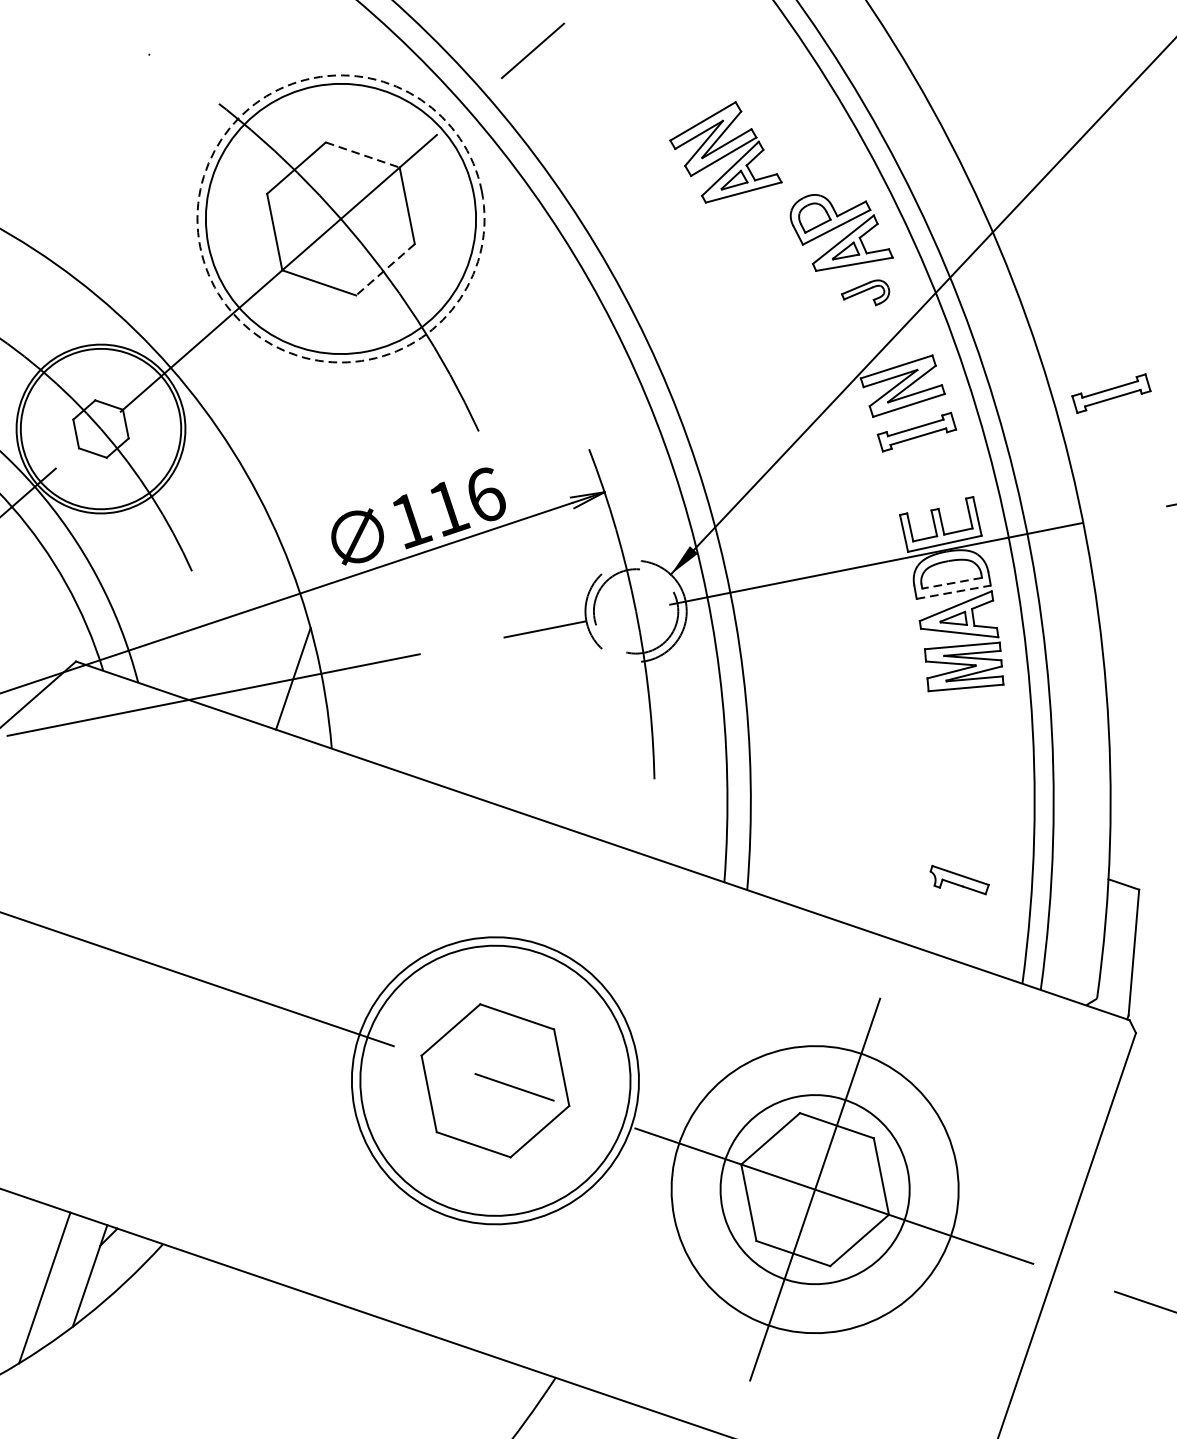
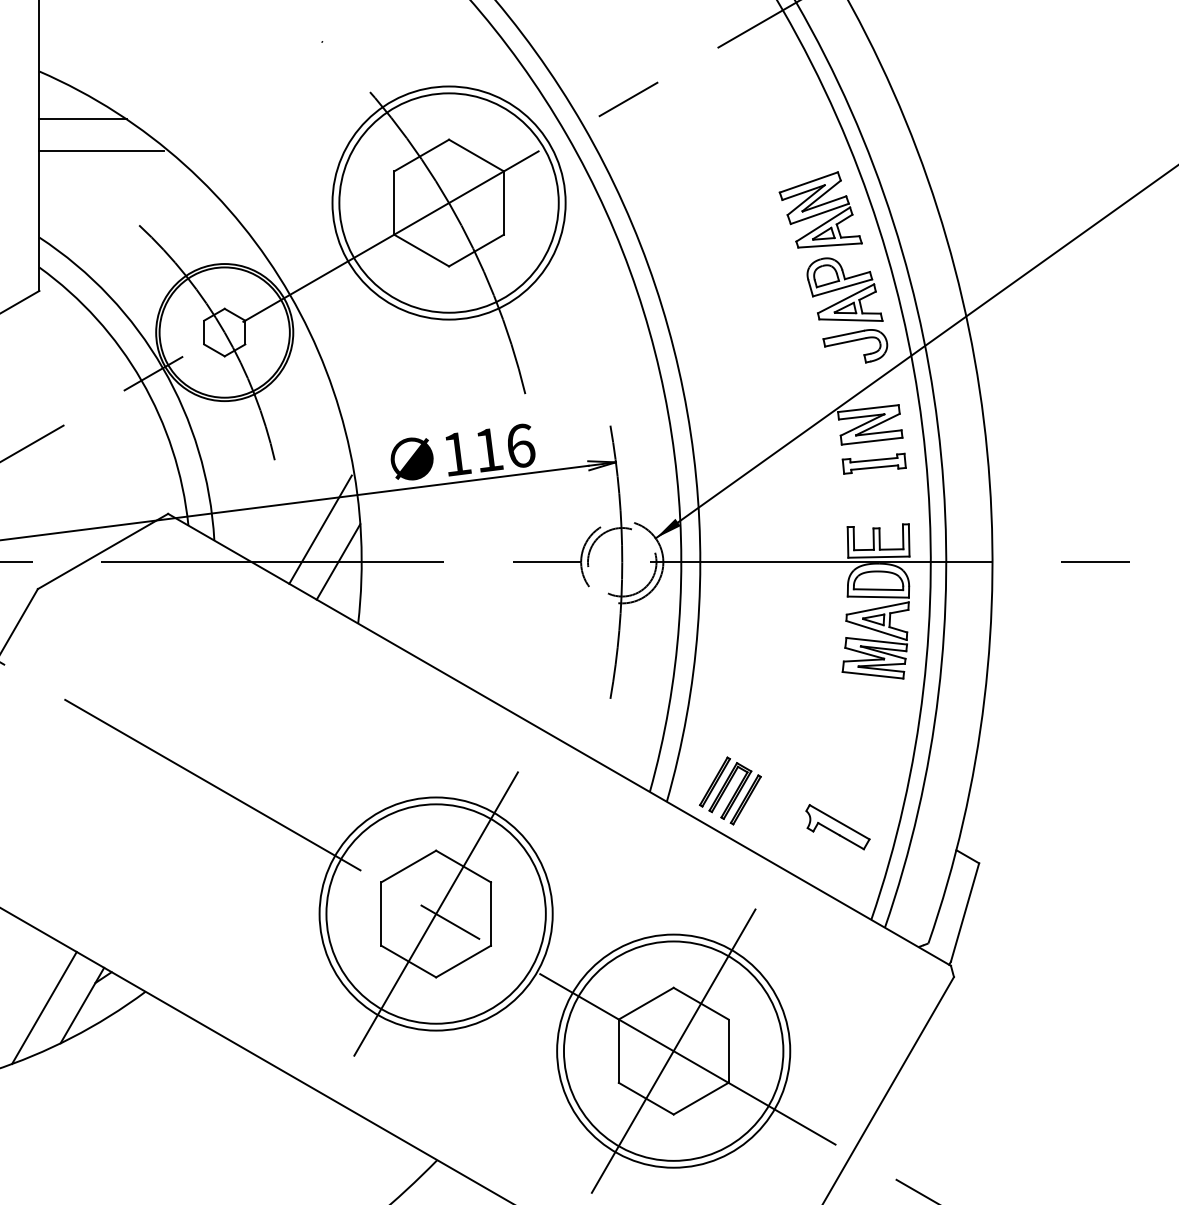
part: (723, 151) -> (820, 209), moved
line: (362, 154) -> (476, 155), dashed -> solid
circle: (340, 218) -> (448, 202), dashed -> solid
line: (385, 269) -> (476, 250), dashed -> solid
part: (866, 295) -> (855, 346), size x1.67
part: (1110, 393) -> (1034, 463), removed
line: (952, 583) -> (878, 589), dashed -> solid
line: (954, 592) -> (878, 597), dashed -> solid
line: (263, 644) -> (320, 529), added
part: (821, 861) -> (730, 790), added
part: (959, 880) -> (837, 827), size x1.43
line: (494, 1080) -> (435, 913), added
circle: (814, 1188) -> (673, 1050), size x1.43

